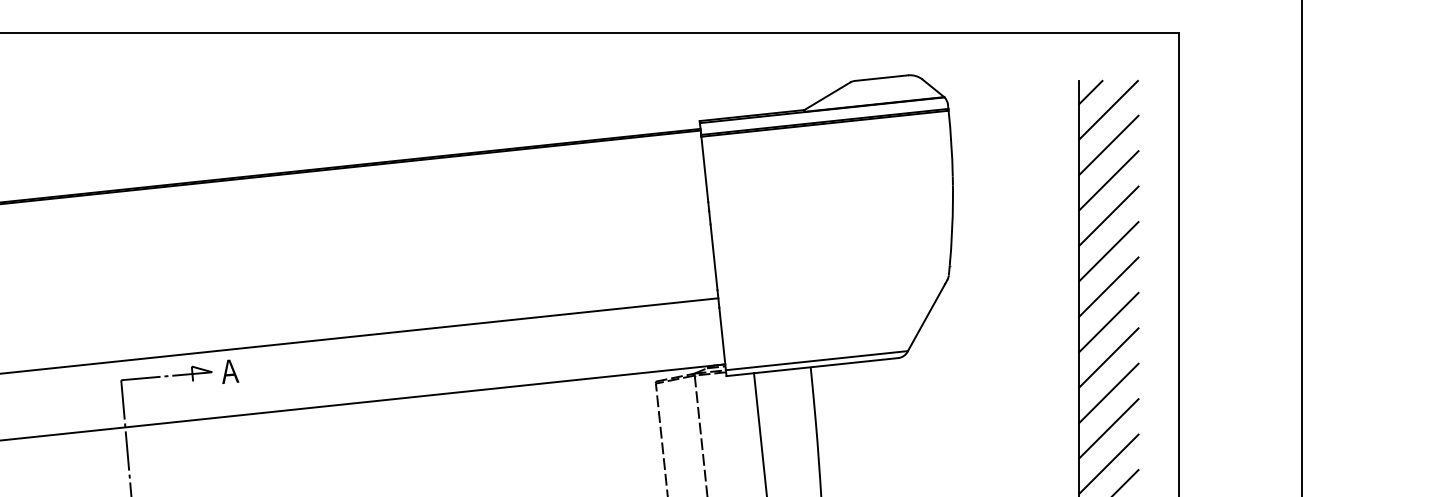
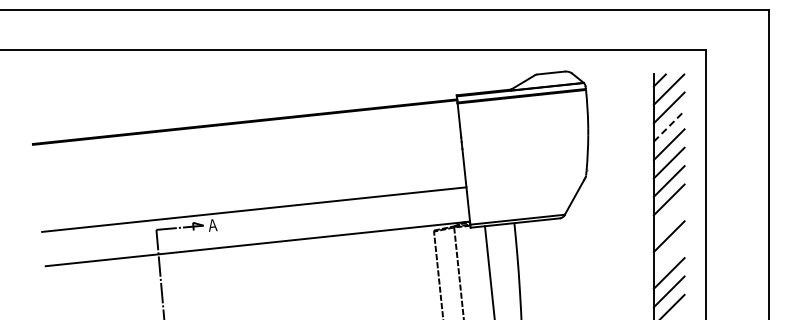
line: (1109, 181) -> (669, 126), solid -> dashed
line: (1107, 356) -> (668, 217), removed
line: (1107, 427) -> (668, 254), removed

